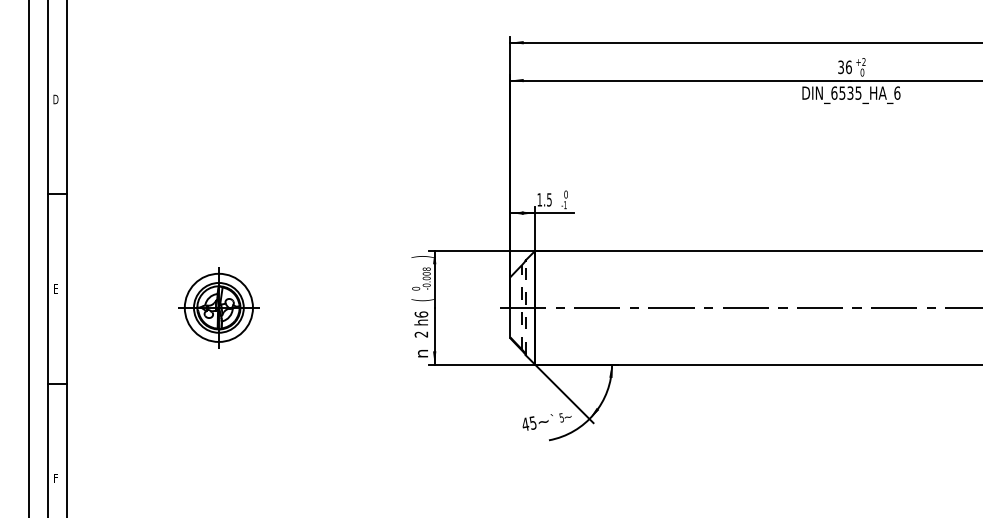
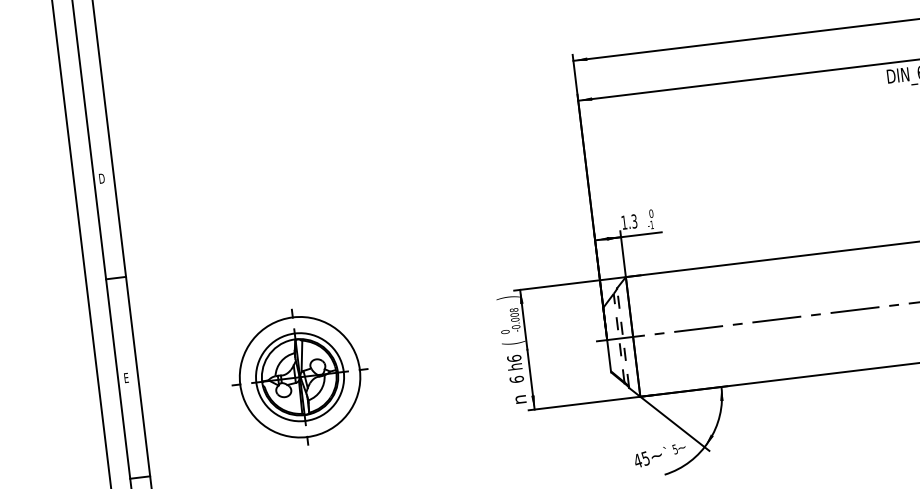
text: (549, 198) -> (634, 219), 1.5 -> 1.3
part: (218, 307) -> (299, 376), size x1.67
text: (421, 334) -> (516, 379), 2 -> 6

